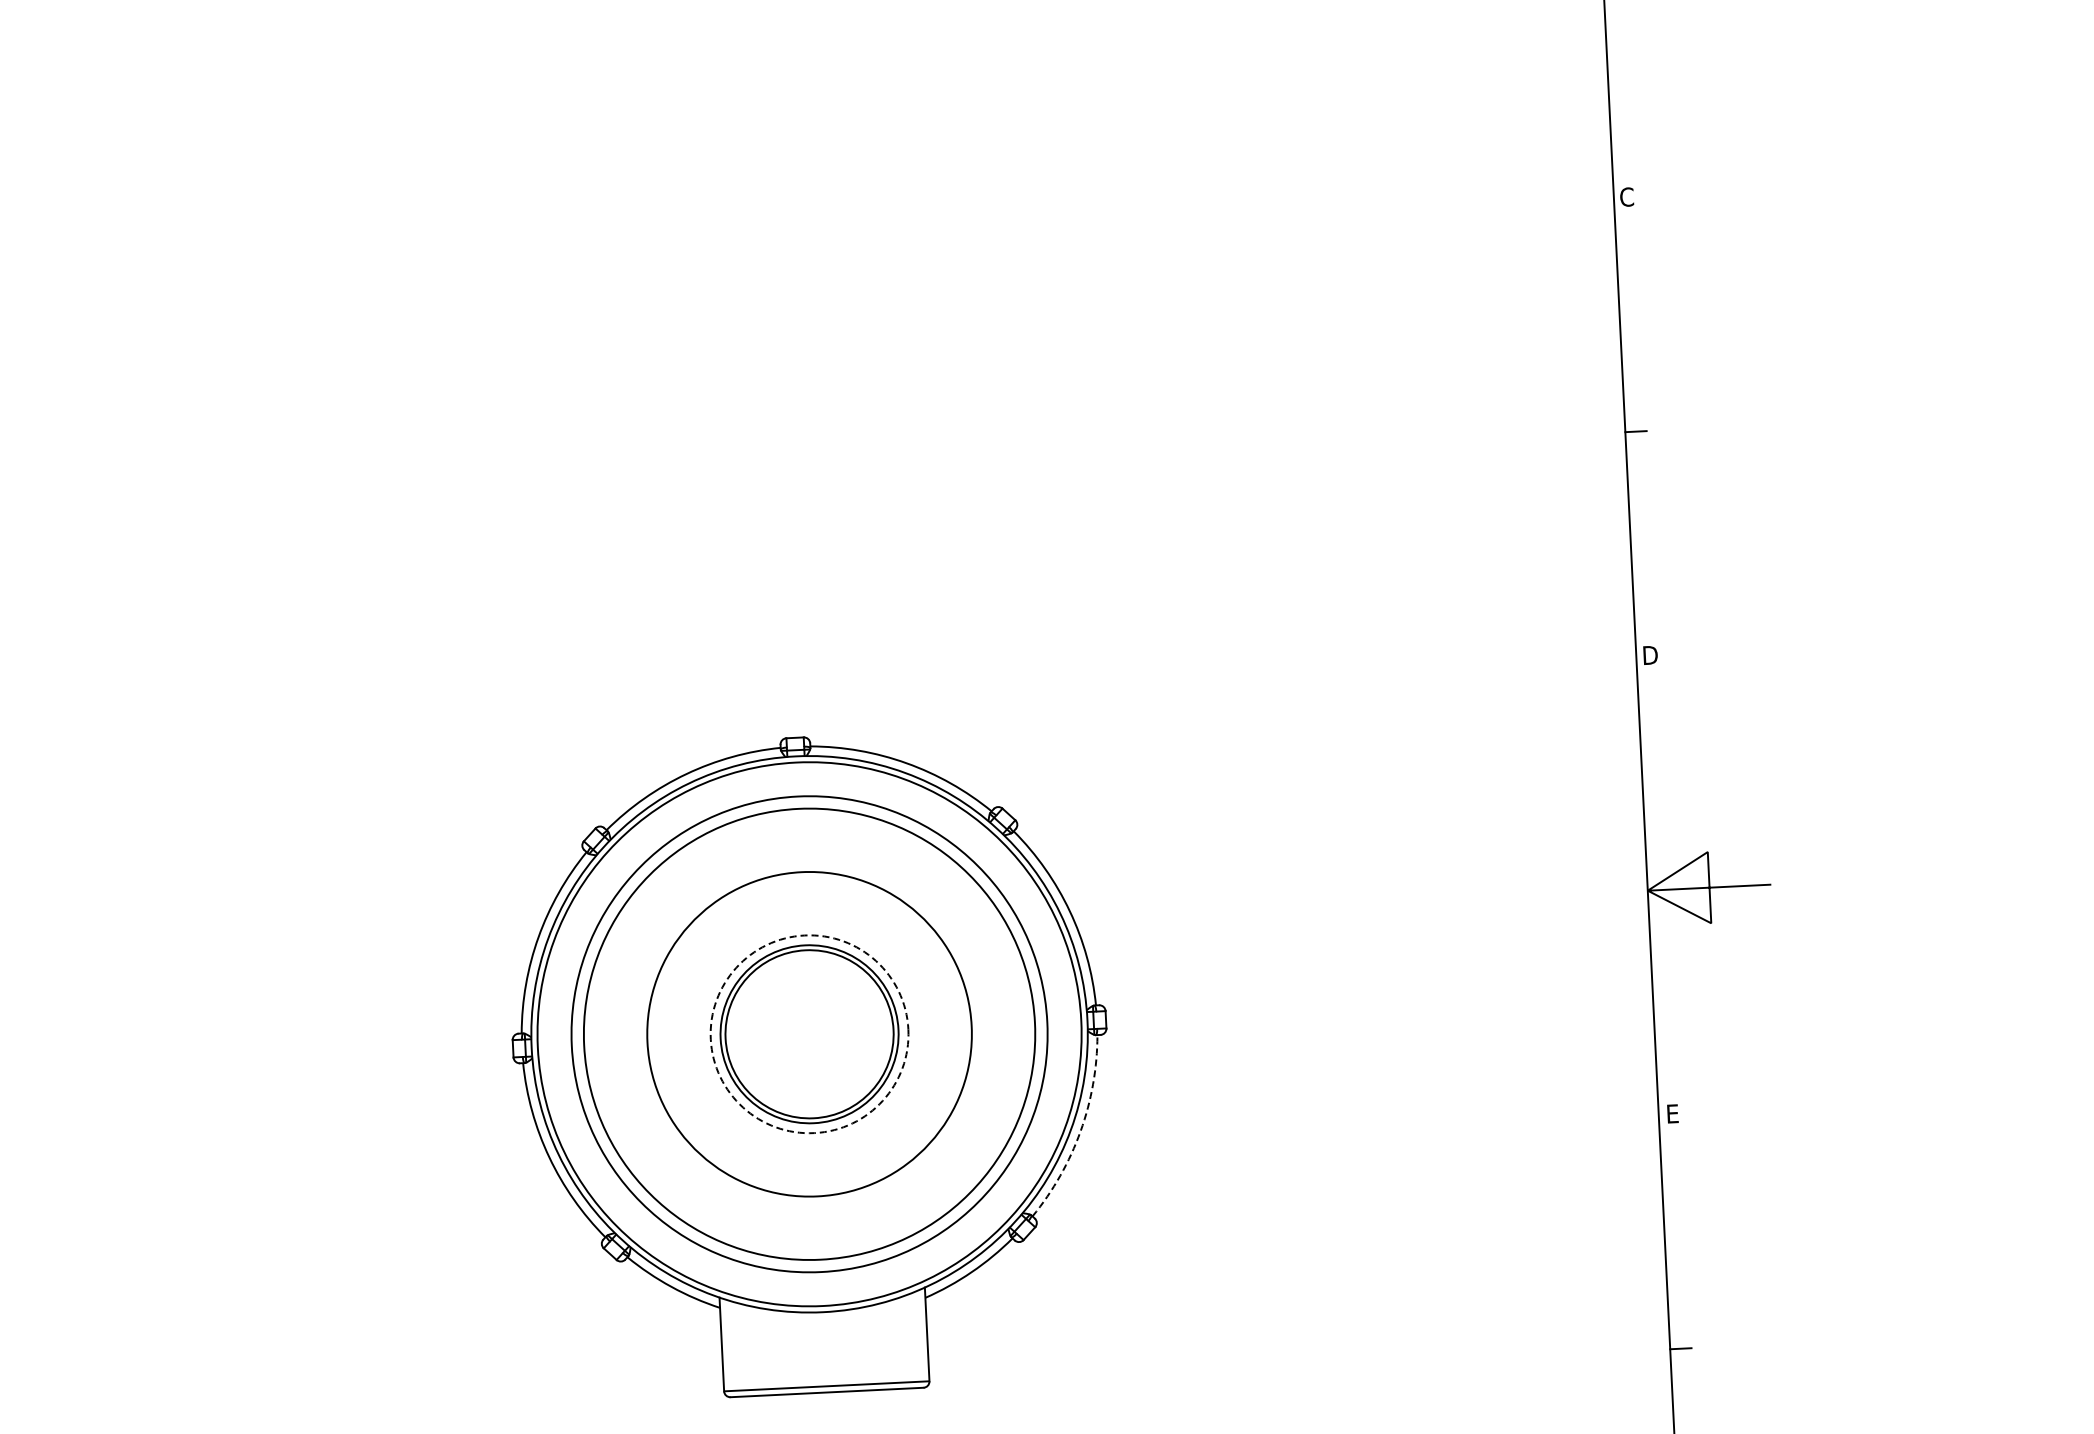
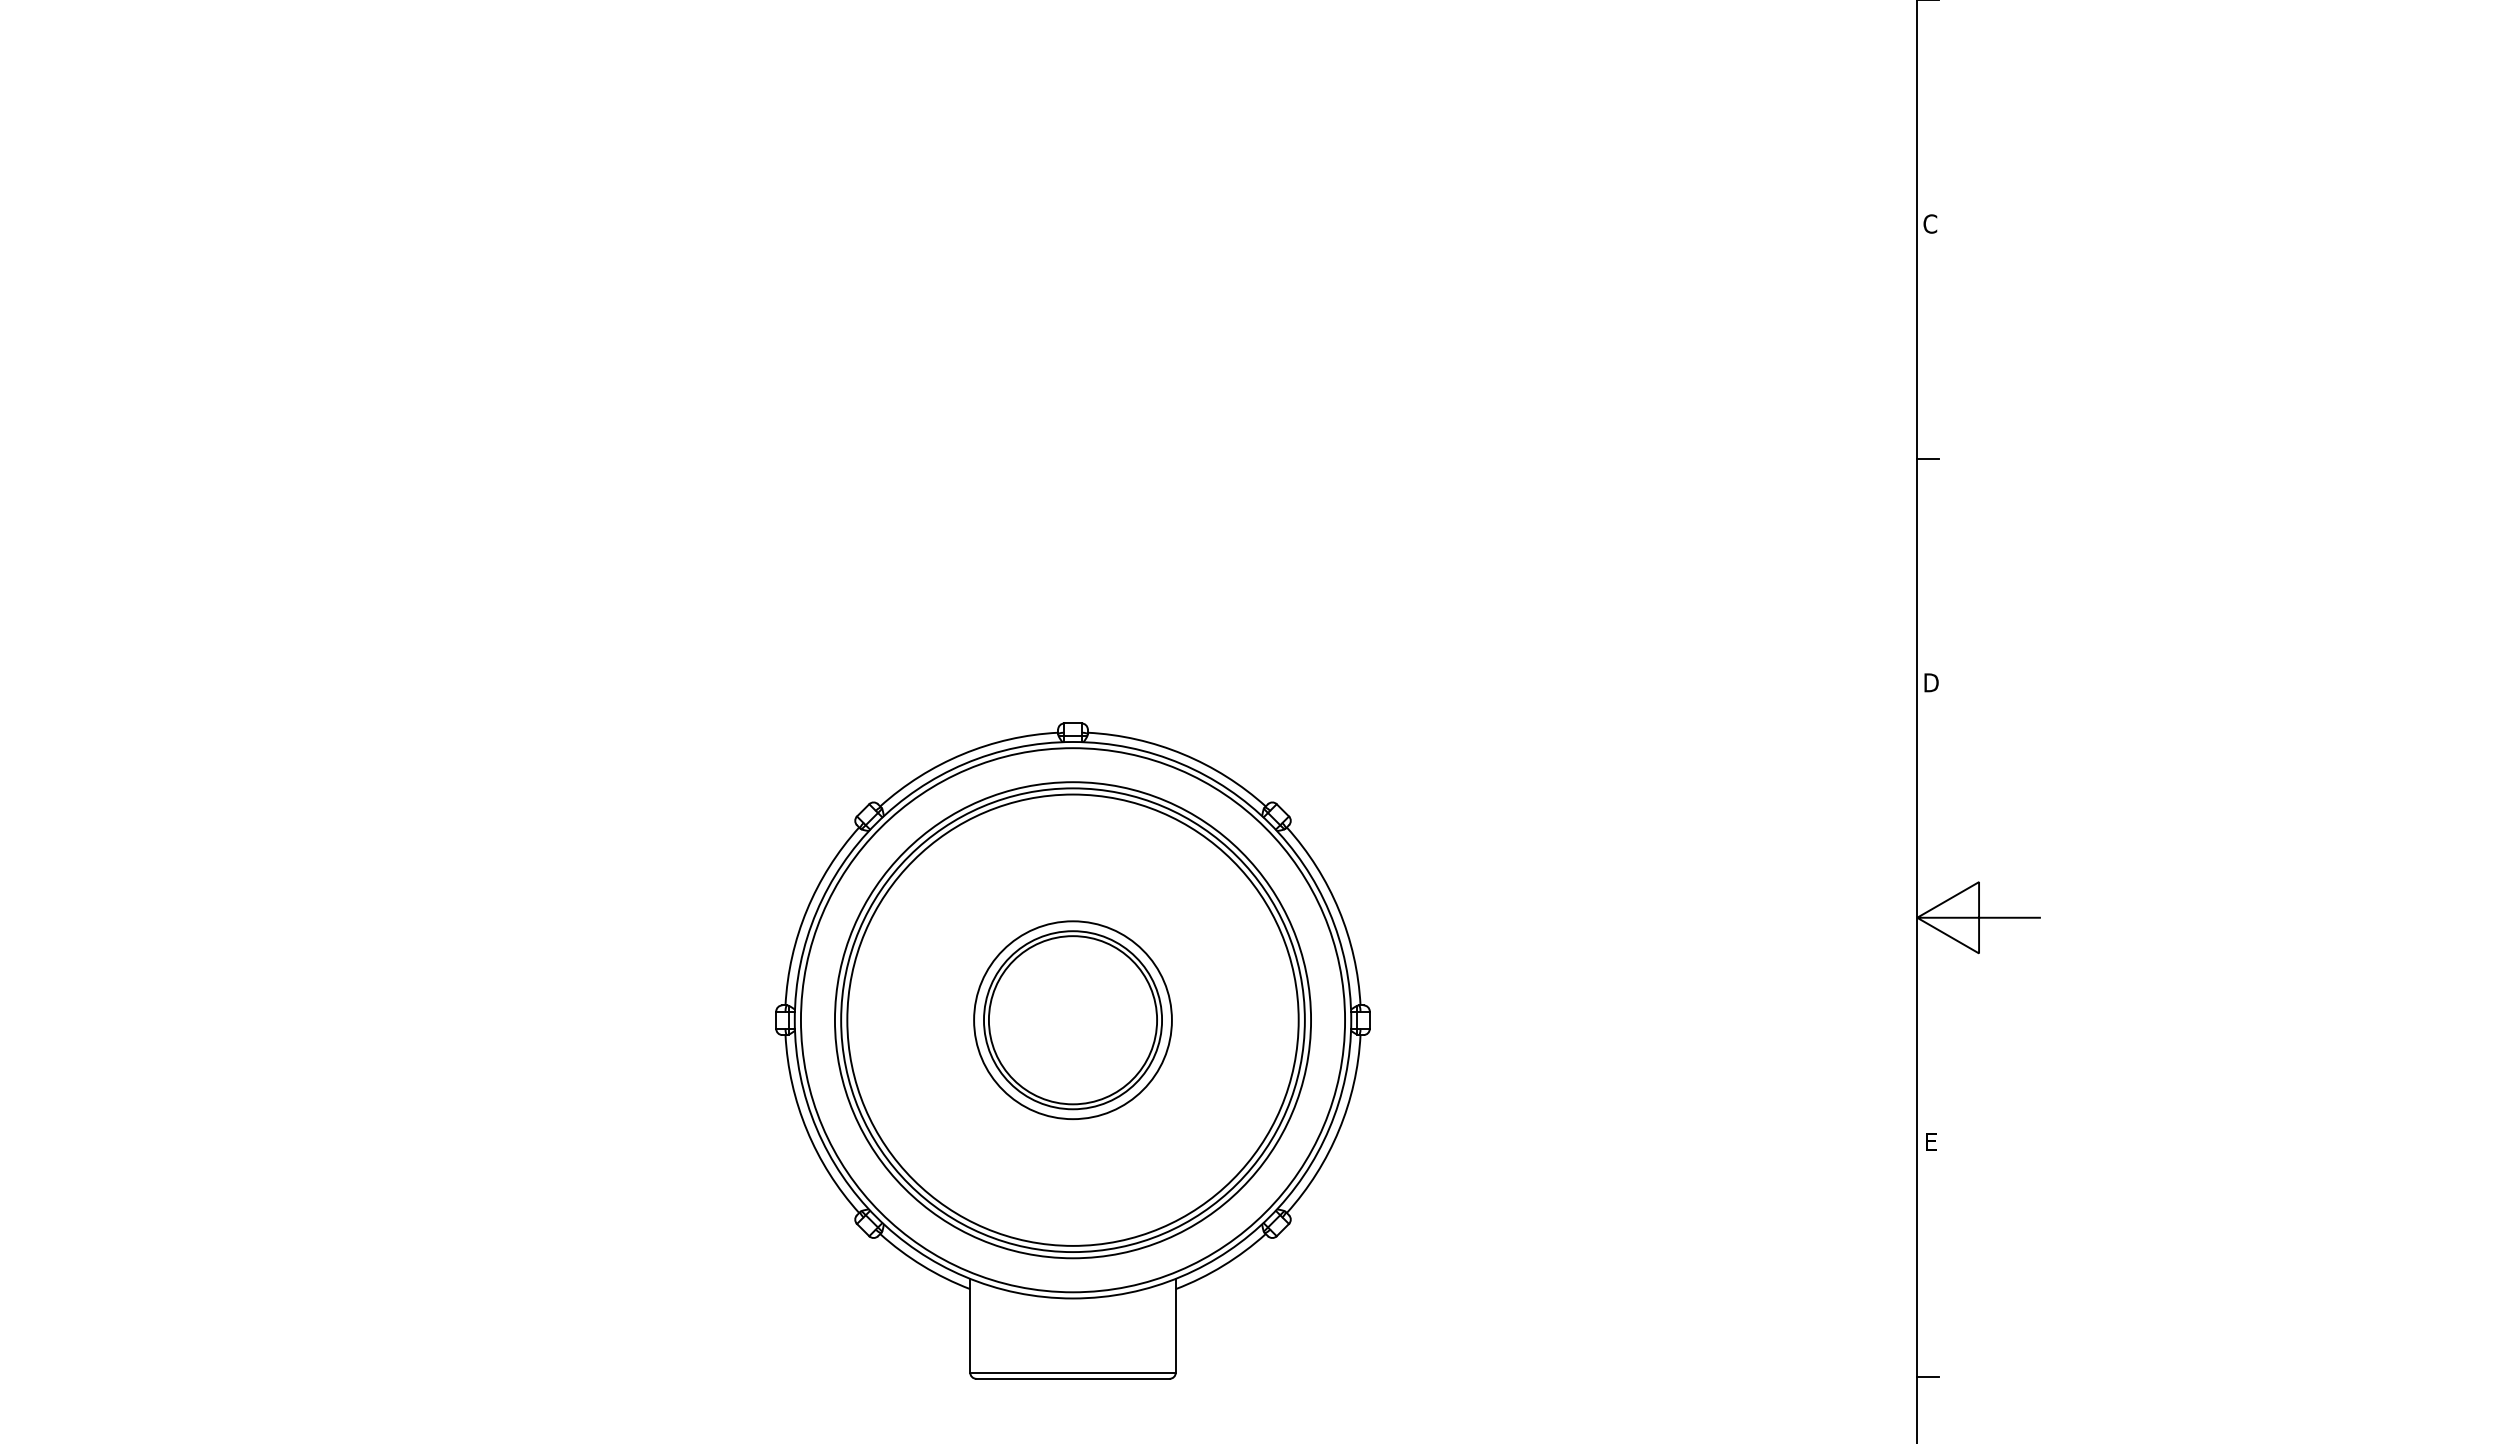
circle: (809, 1034) -> (1072, 1020), dashed -> solid
circle: (809, 1034) -> (1072, 1020), size x1.43
arc: (1081, 1131) -> (1339, 1130), dashed -> solid

